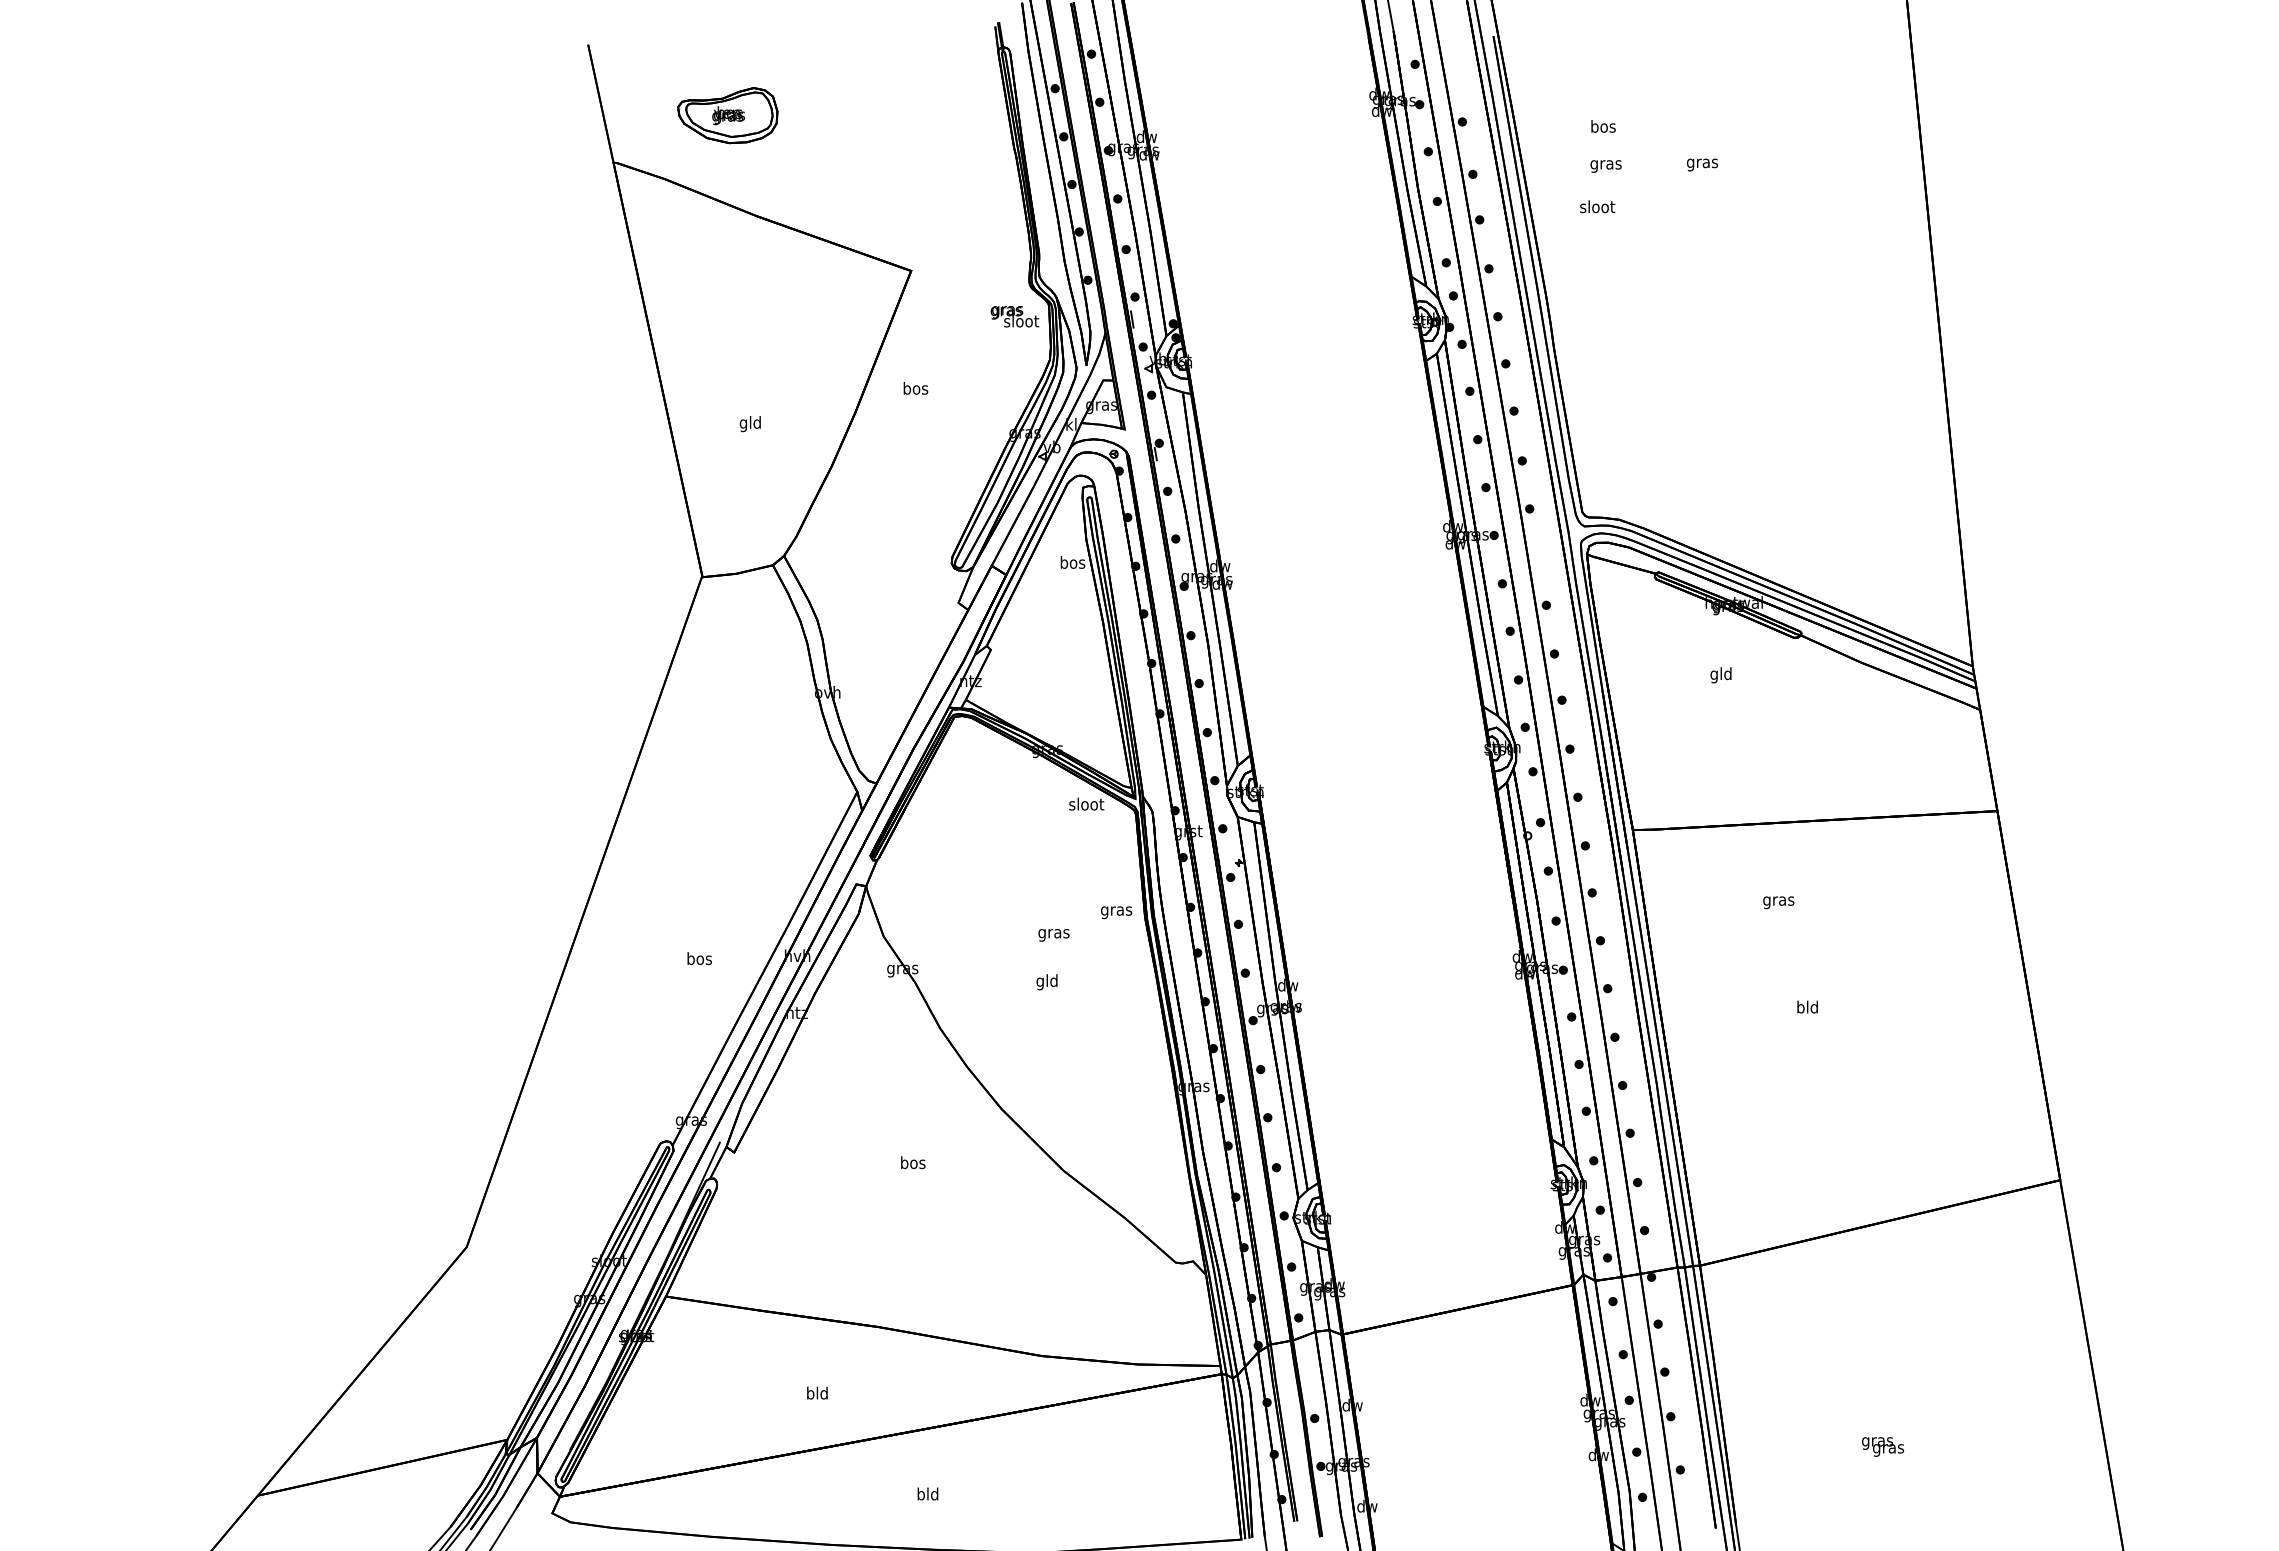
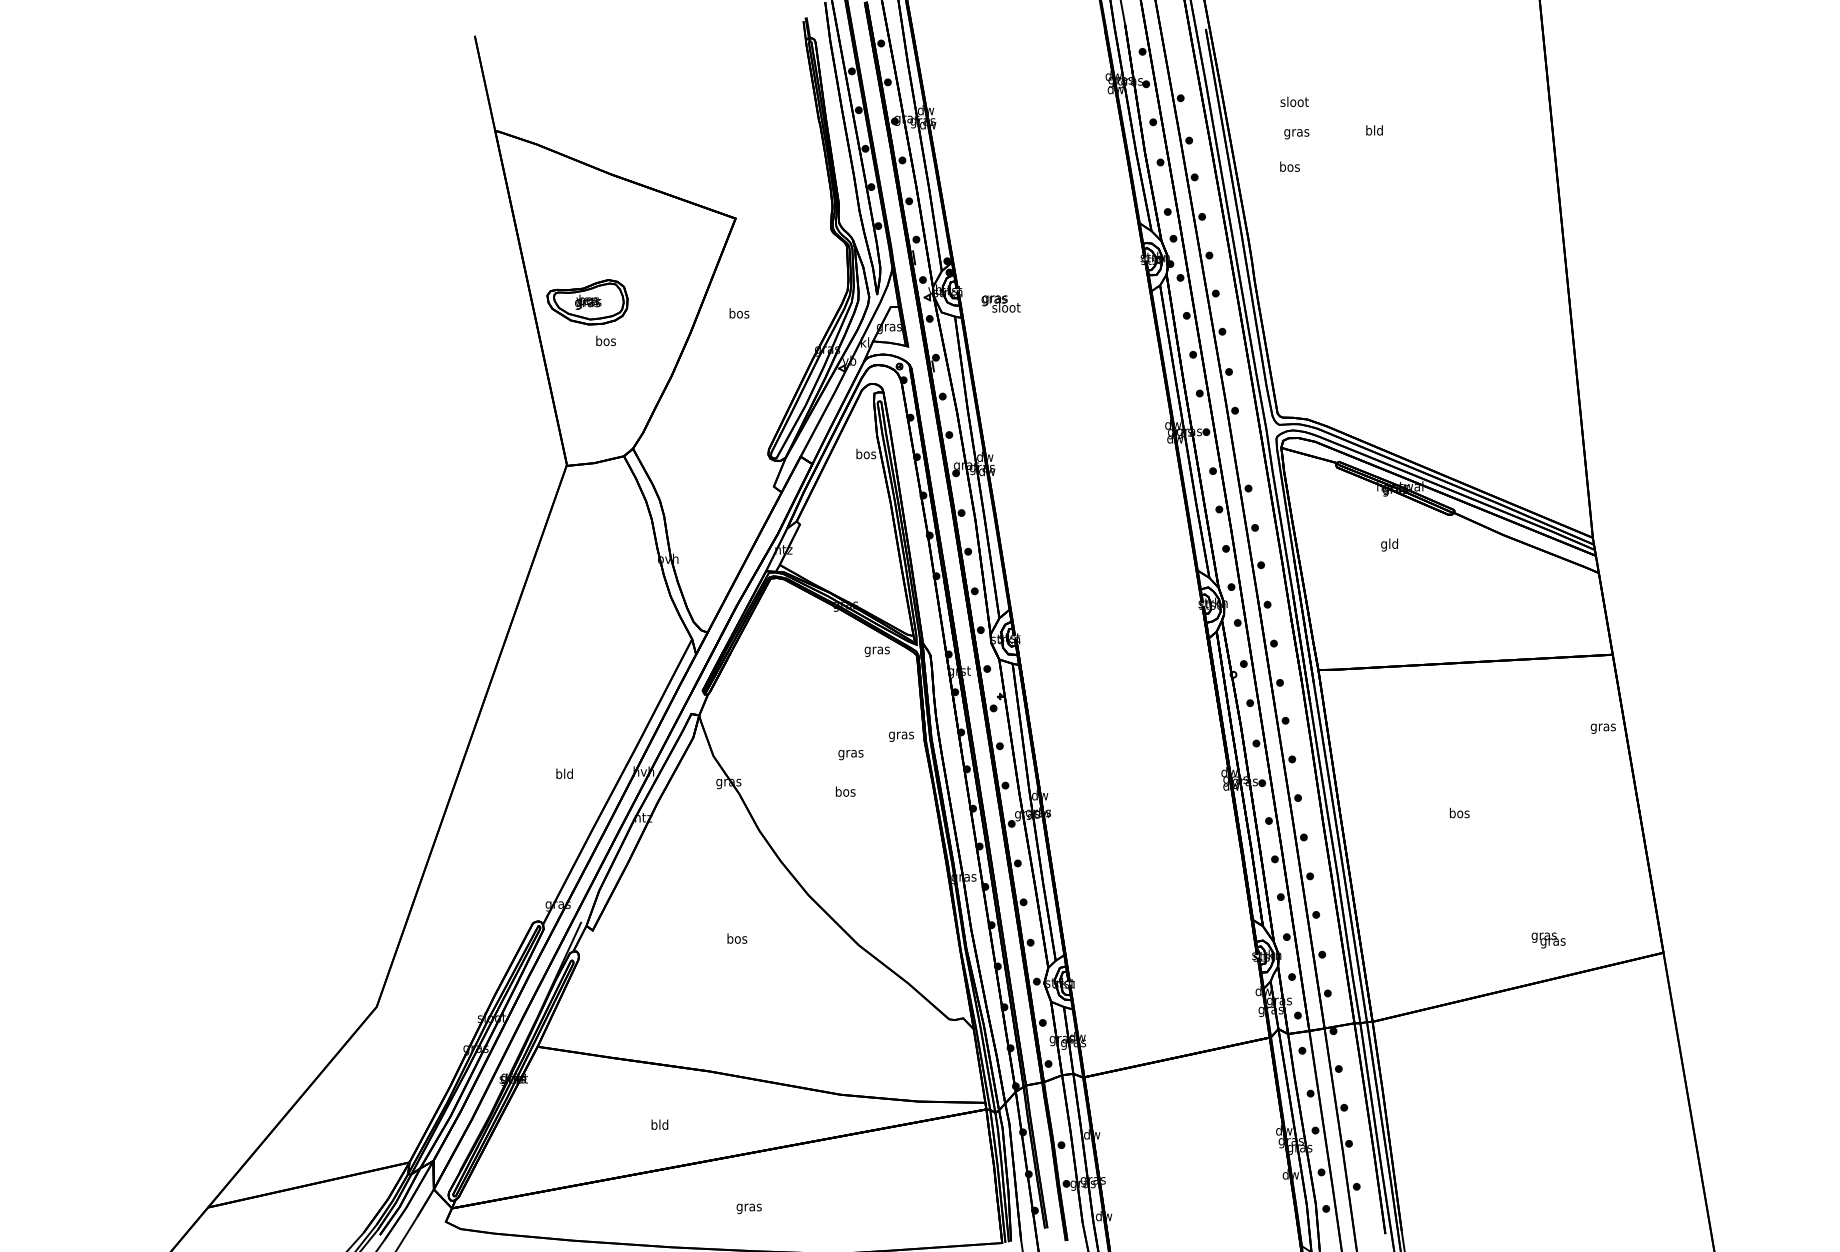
part: (727, 115) -> (587, 302), moved
text: (1603, 126) -> (1294, 101), bos -> sloot
text: (1702, 163) -> (1374, 131), gras -> bld
text: (1597, 206) -> (1289, 166), sloot -> bos
text: (1014, 316) -> (1000, 303), moved
text: (750, 424) -> (605, 342), gld -> bos
text: (1086, 805) -> (877, 650), sloot -> gras
text: (1778, 902) -> (1603, 728), moved
text: (699, 958) -> (564, 773), bos -> bld
text: (1047, 982) -> (845, 793), gld -> bos
text: (1807, 1006) -> (1459, 812), bld -> bos
text: (1883, 1446) -> (1549, 940), moved
text: (927, 1495) -> (748, 1207), bld -> gras

